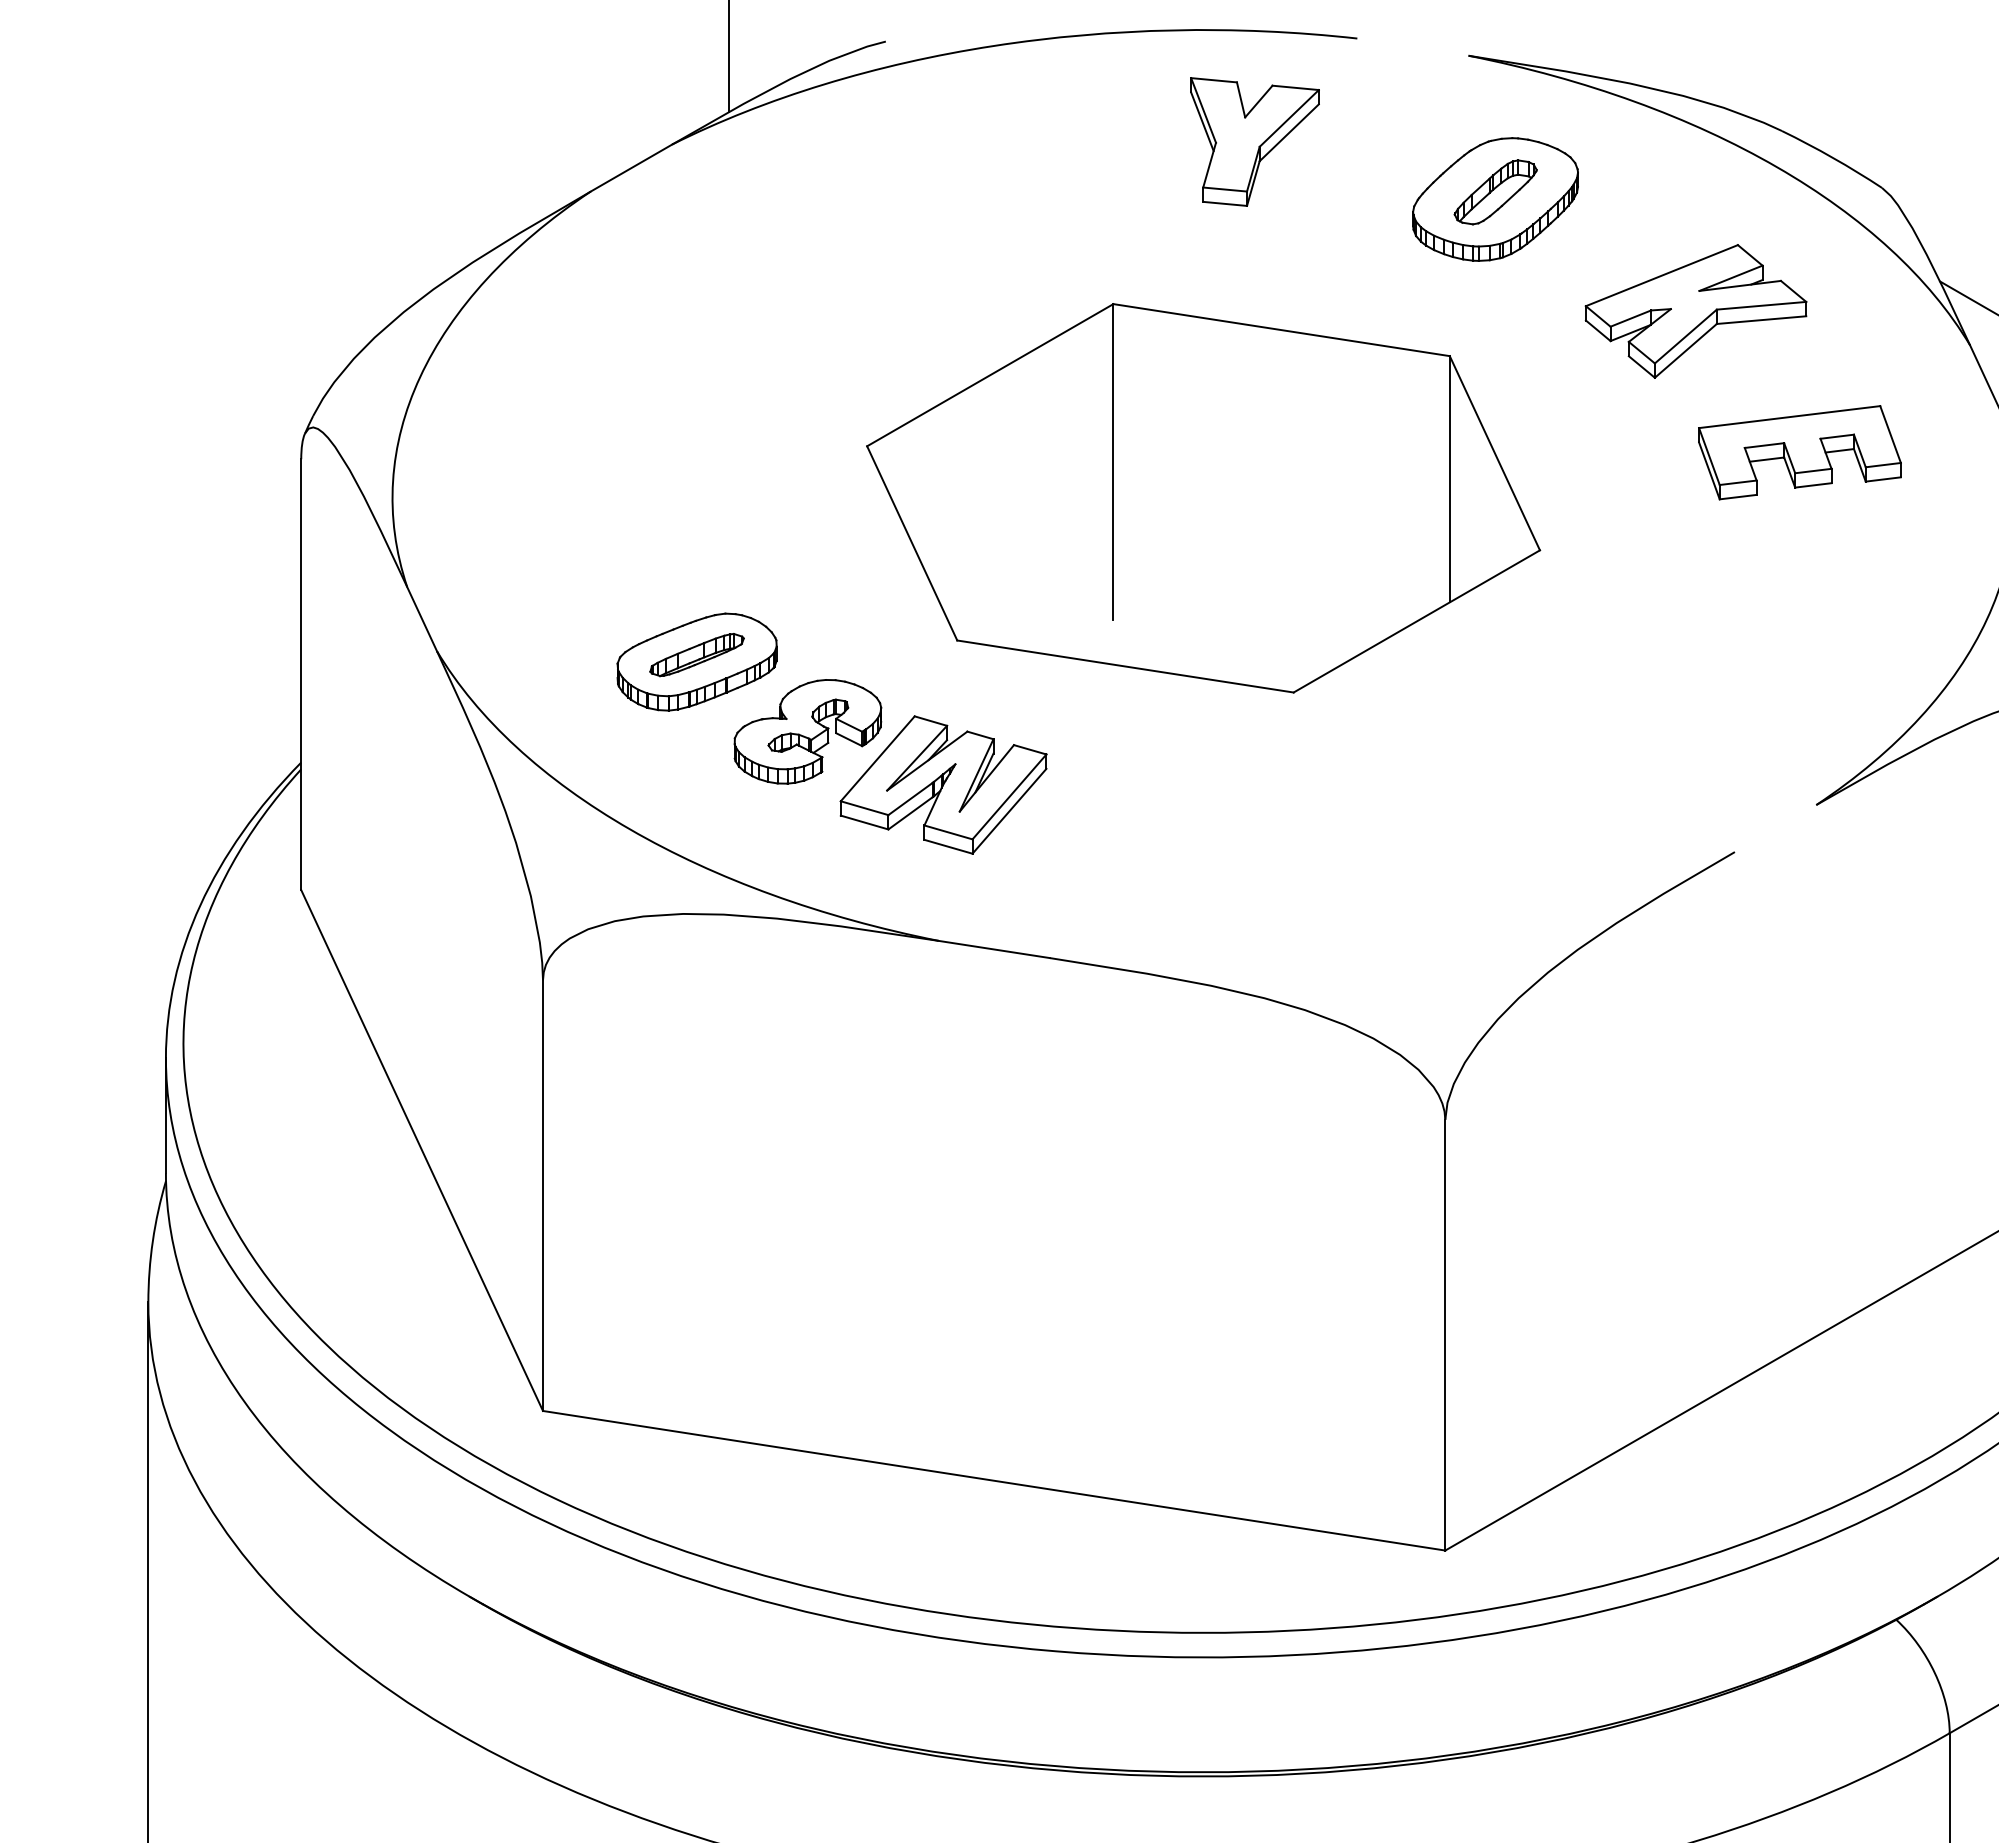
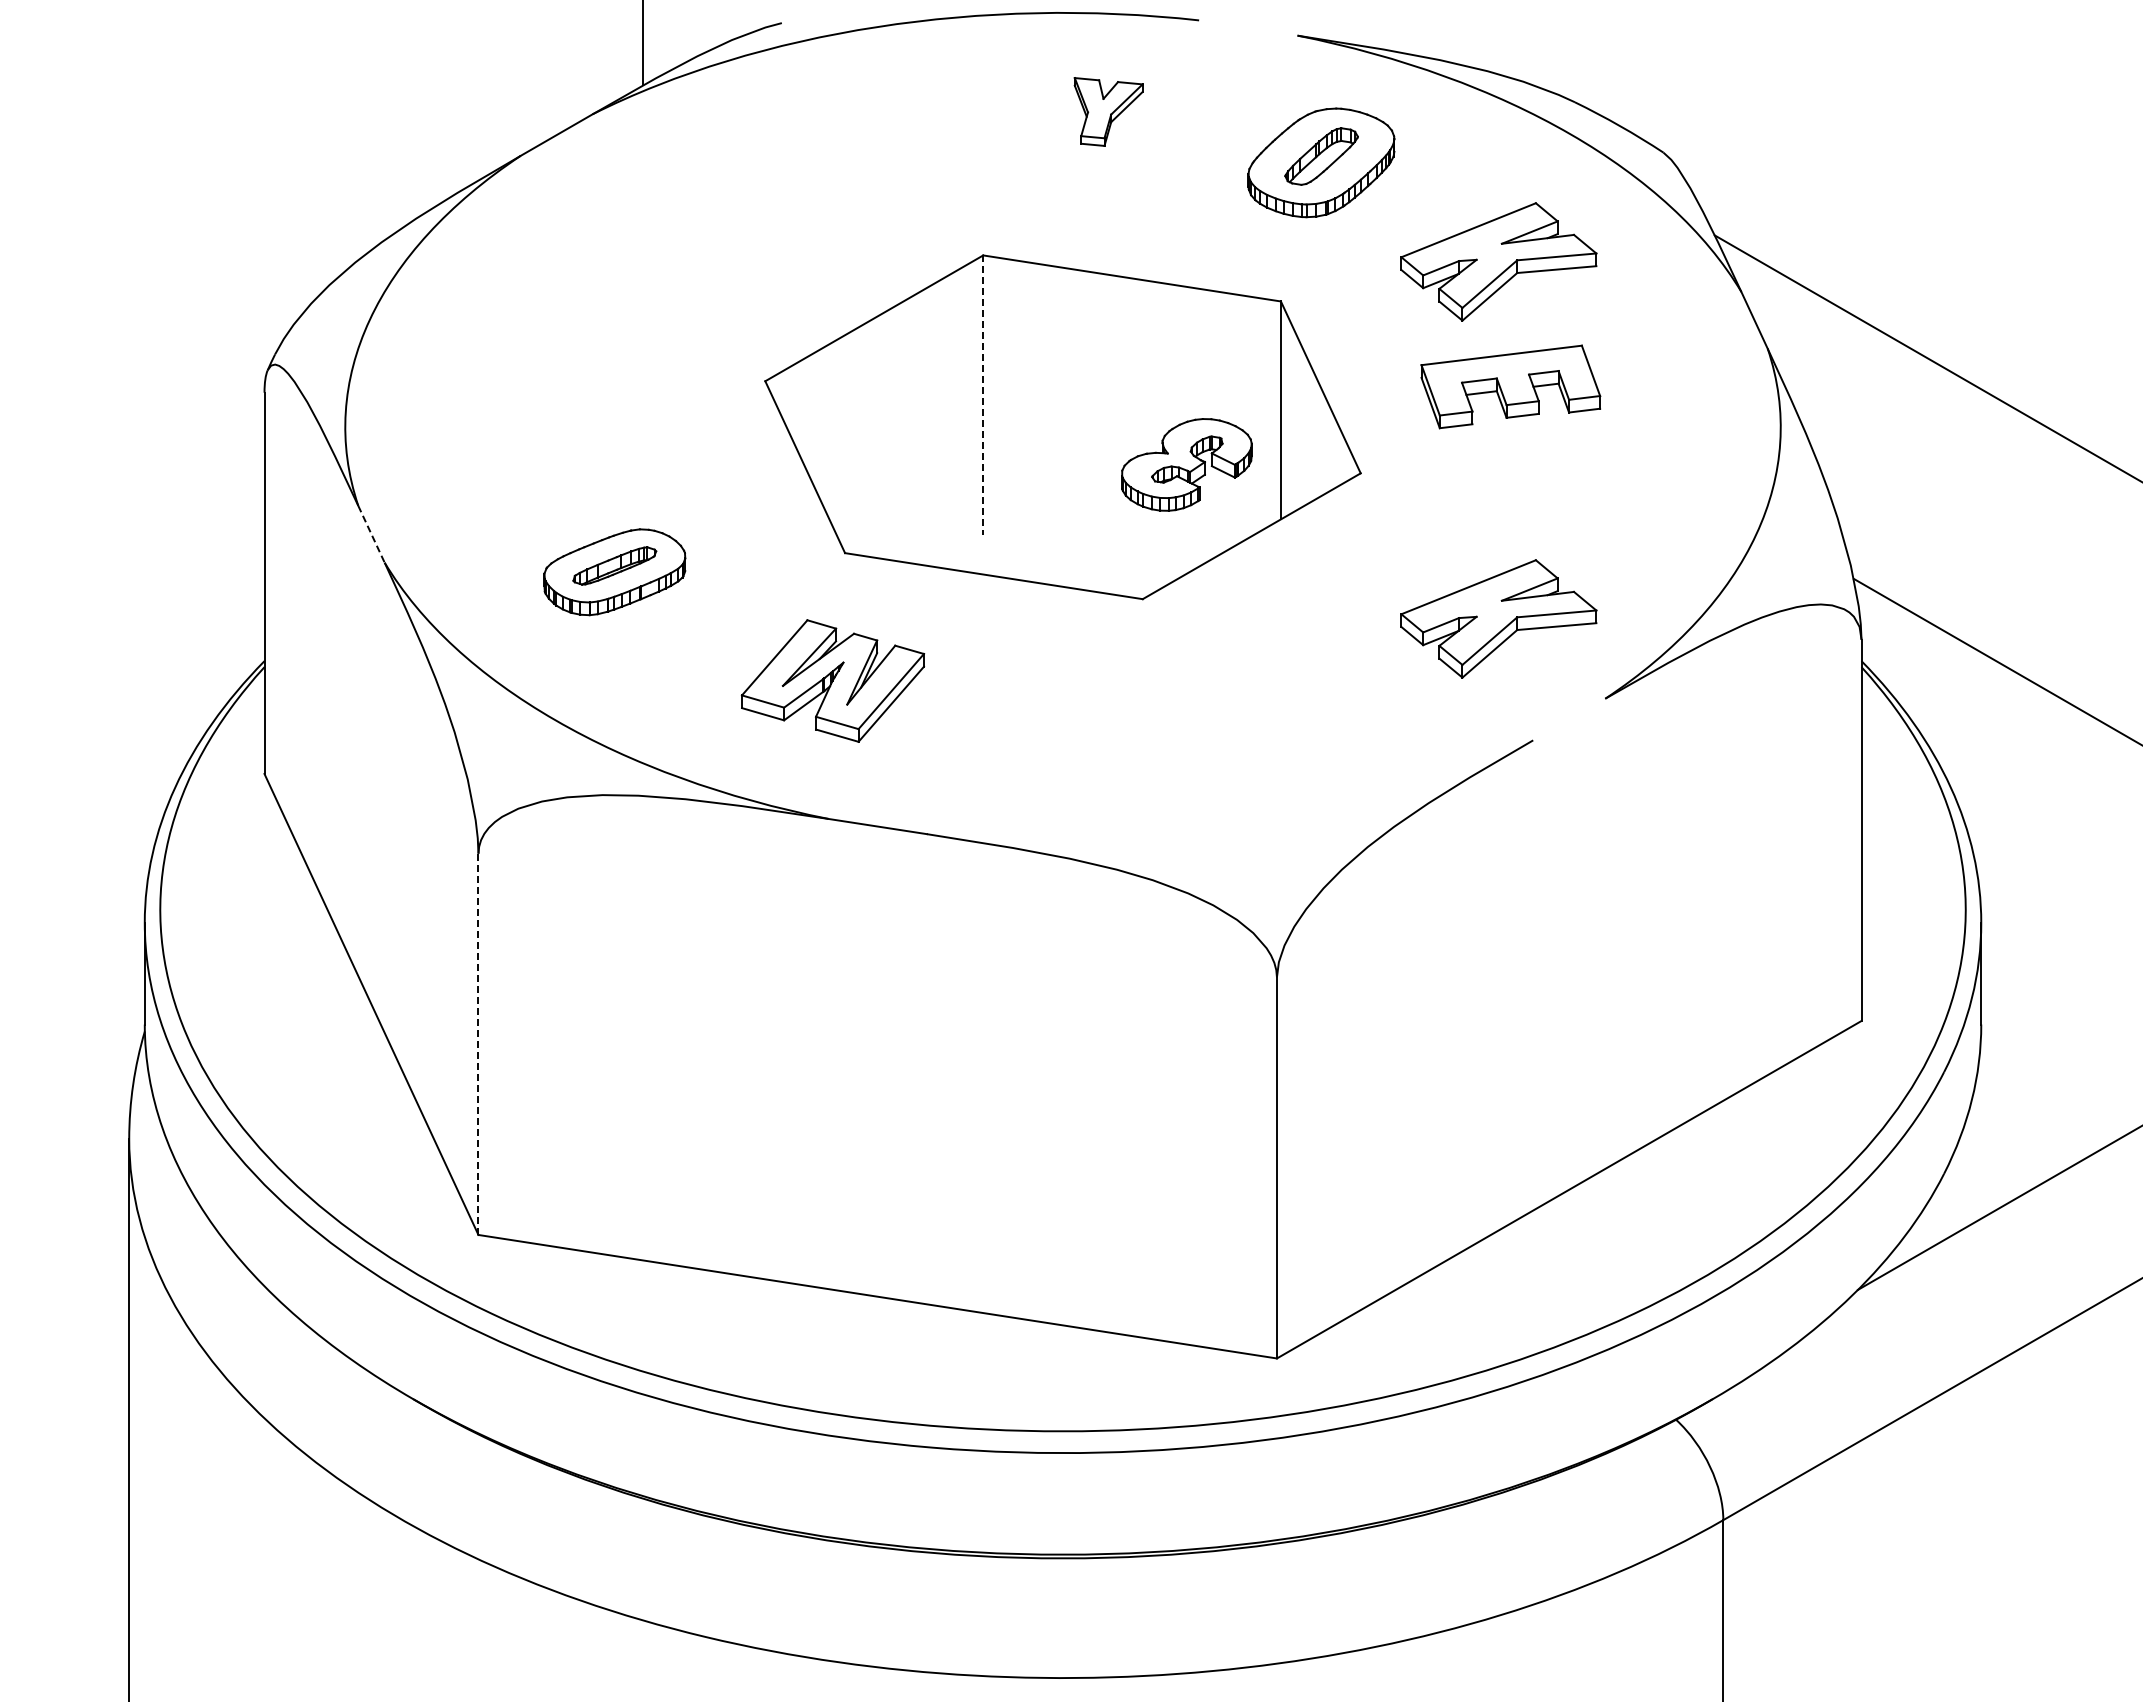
part: (1254, 141) -> (1108, 111), size x0.6
part: (1799, 452) -> (1510, 386), moved
line: (1113, 462) -> (983, 395), solid -> dashed
line: (422, 619) -> (371, 534), solid -> dashed
part: (1695, 714) -> (1498, 618), added
part: (807, 731) -> (1186, 464), moved
line: (543, 1195) -> (478, 1044), solid -> dashed

